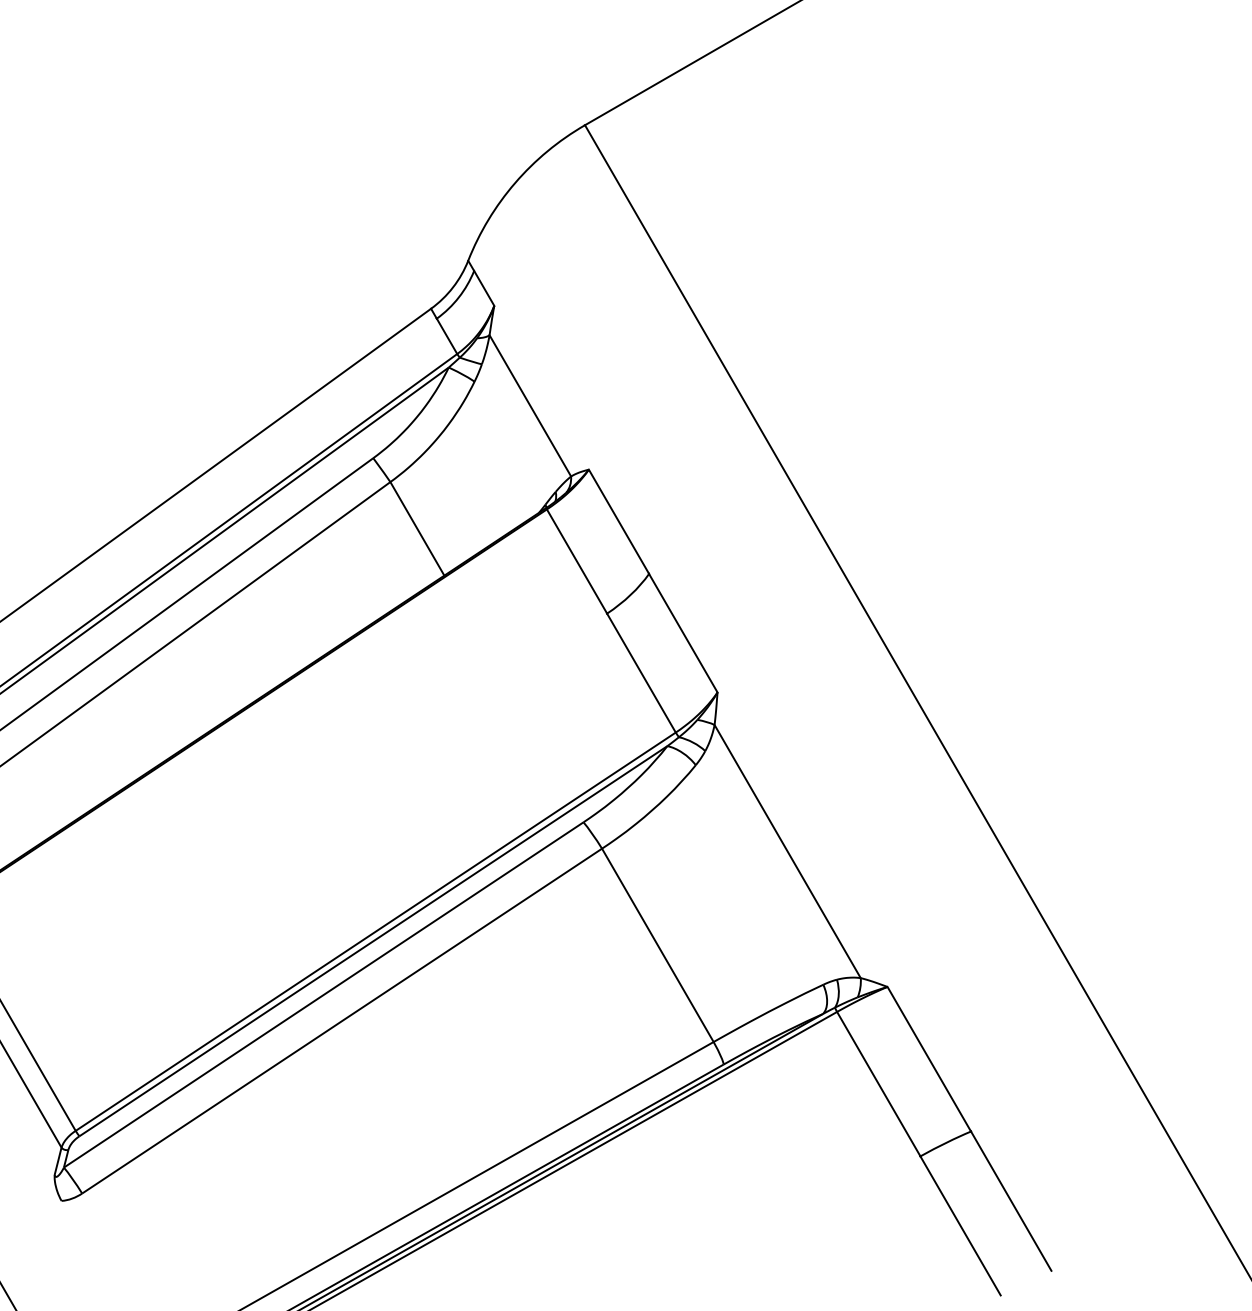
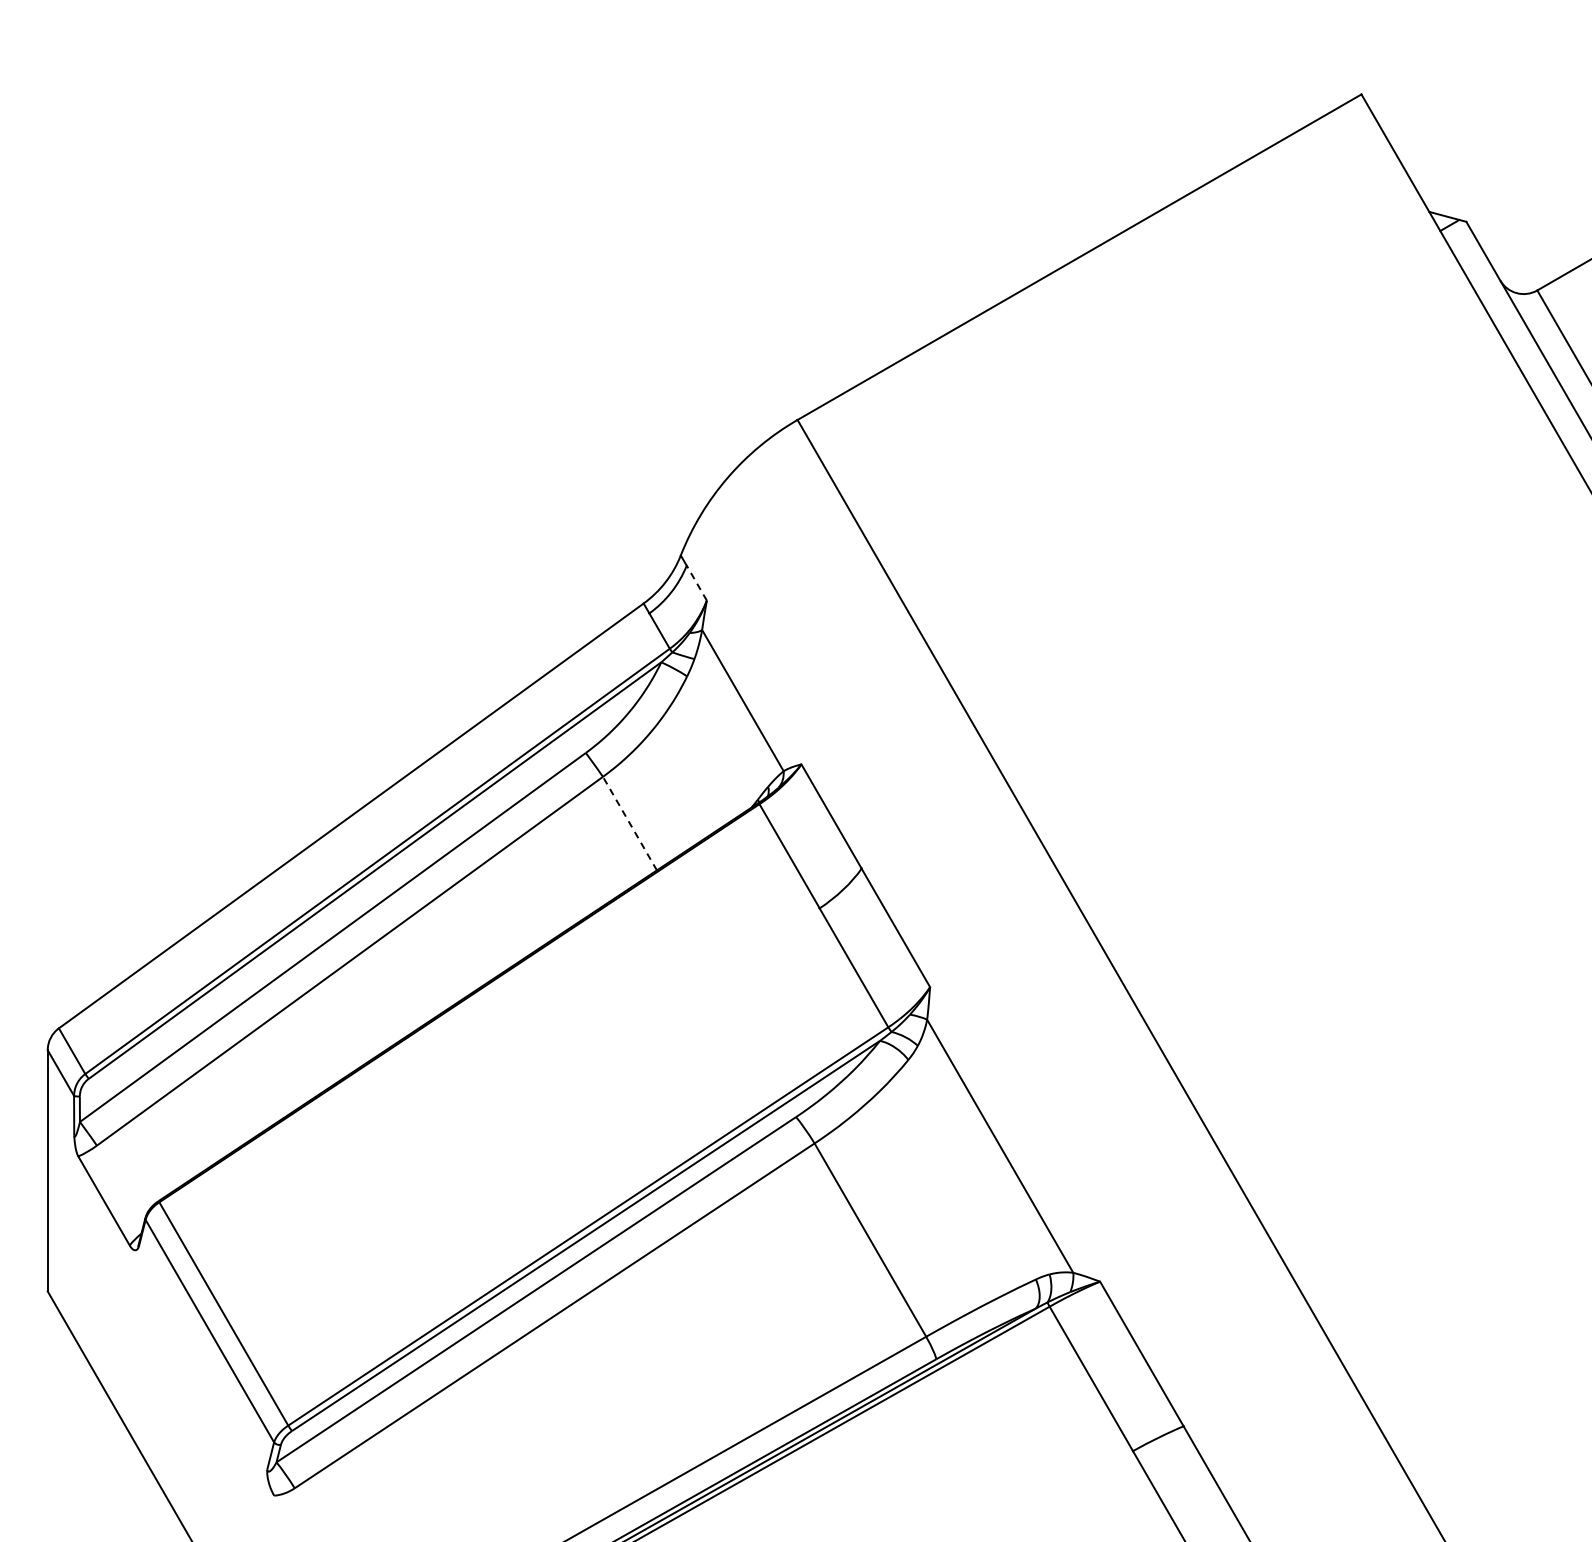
line: (483, 287) -> (696, 582), solid -> dashed
line: (416, 528) -> (629, 823), solid -> dashed

